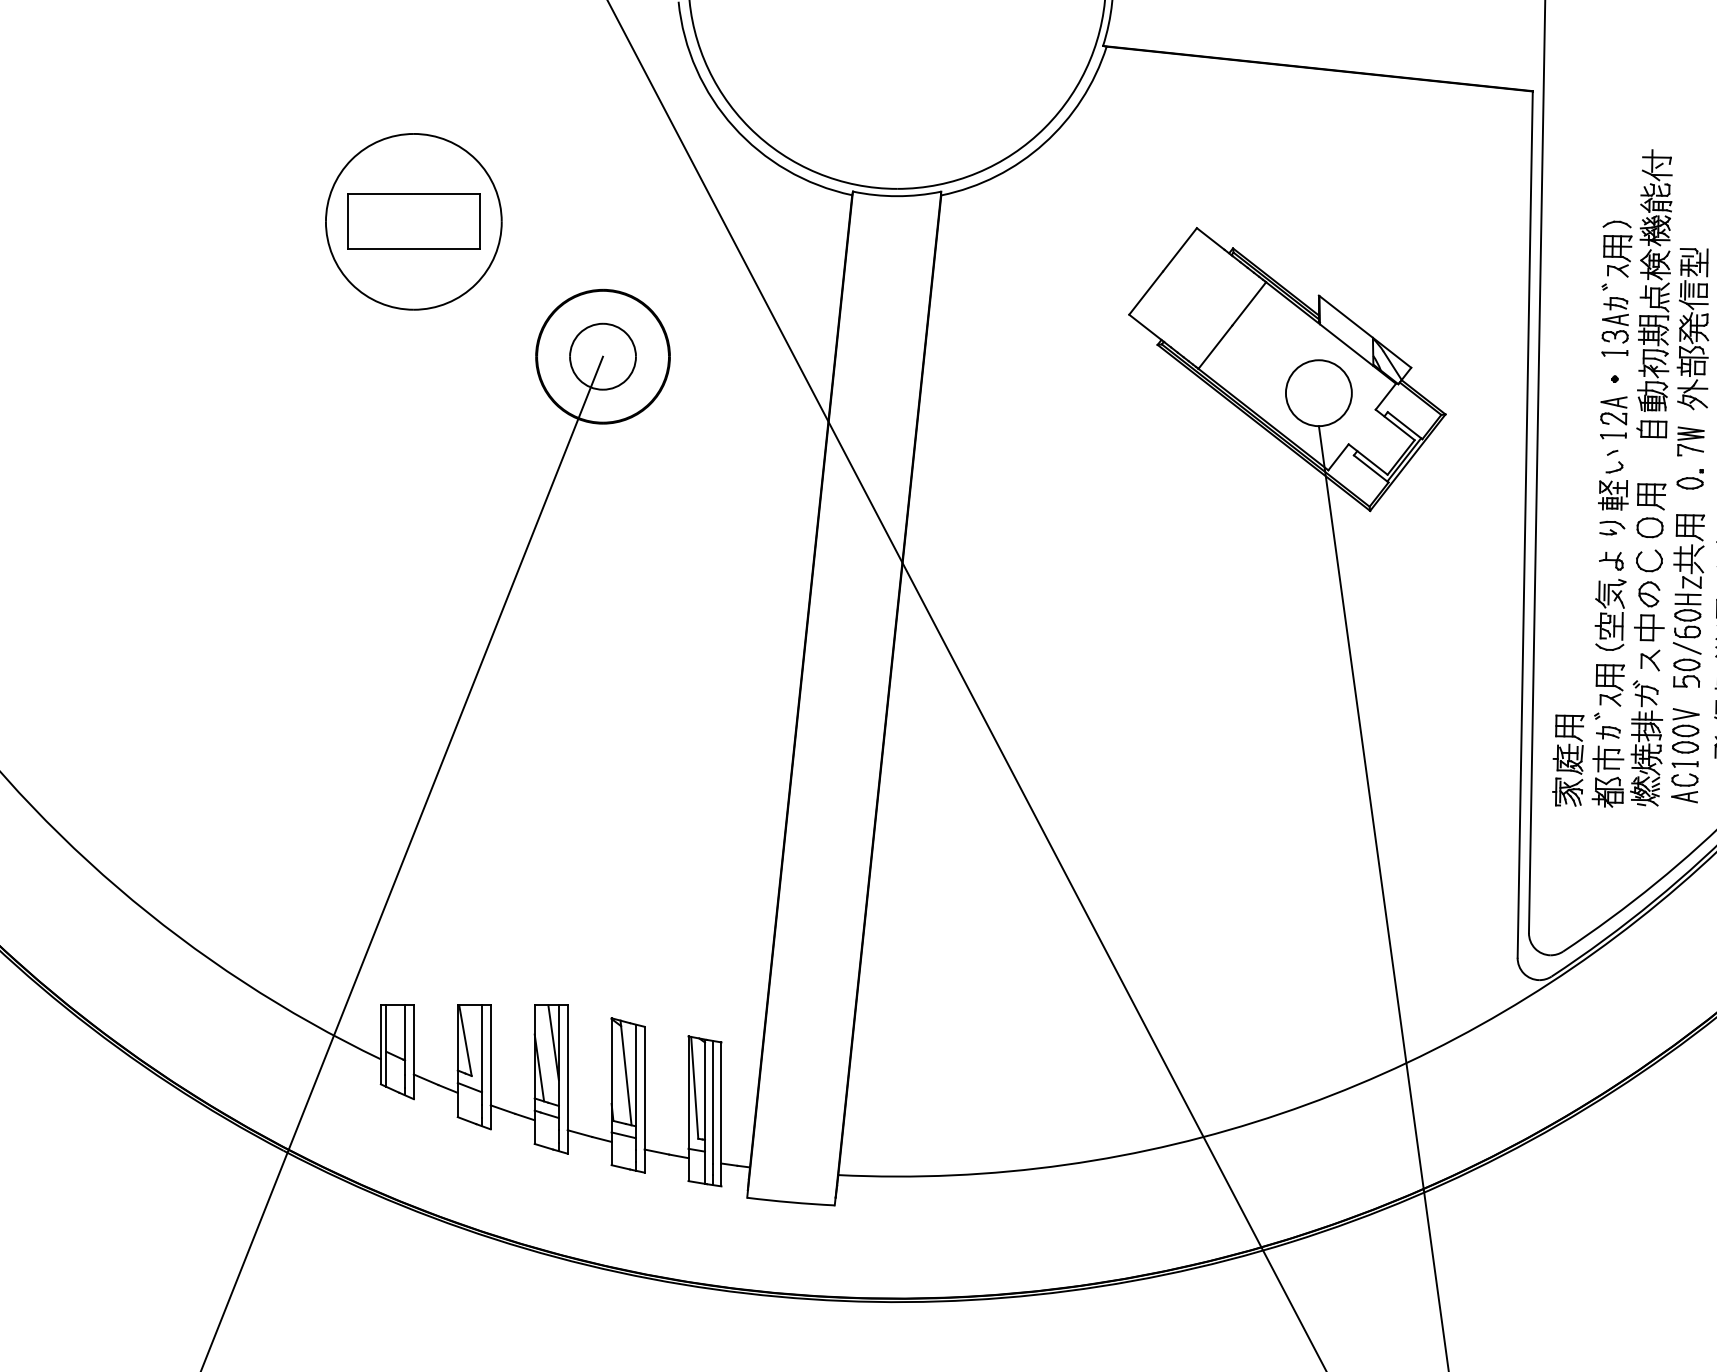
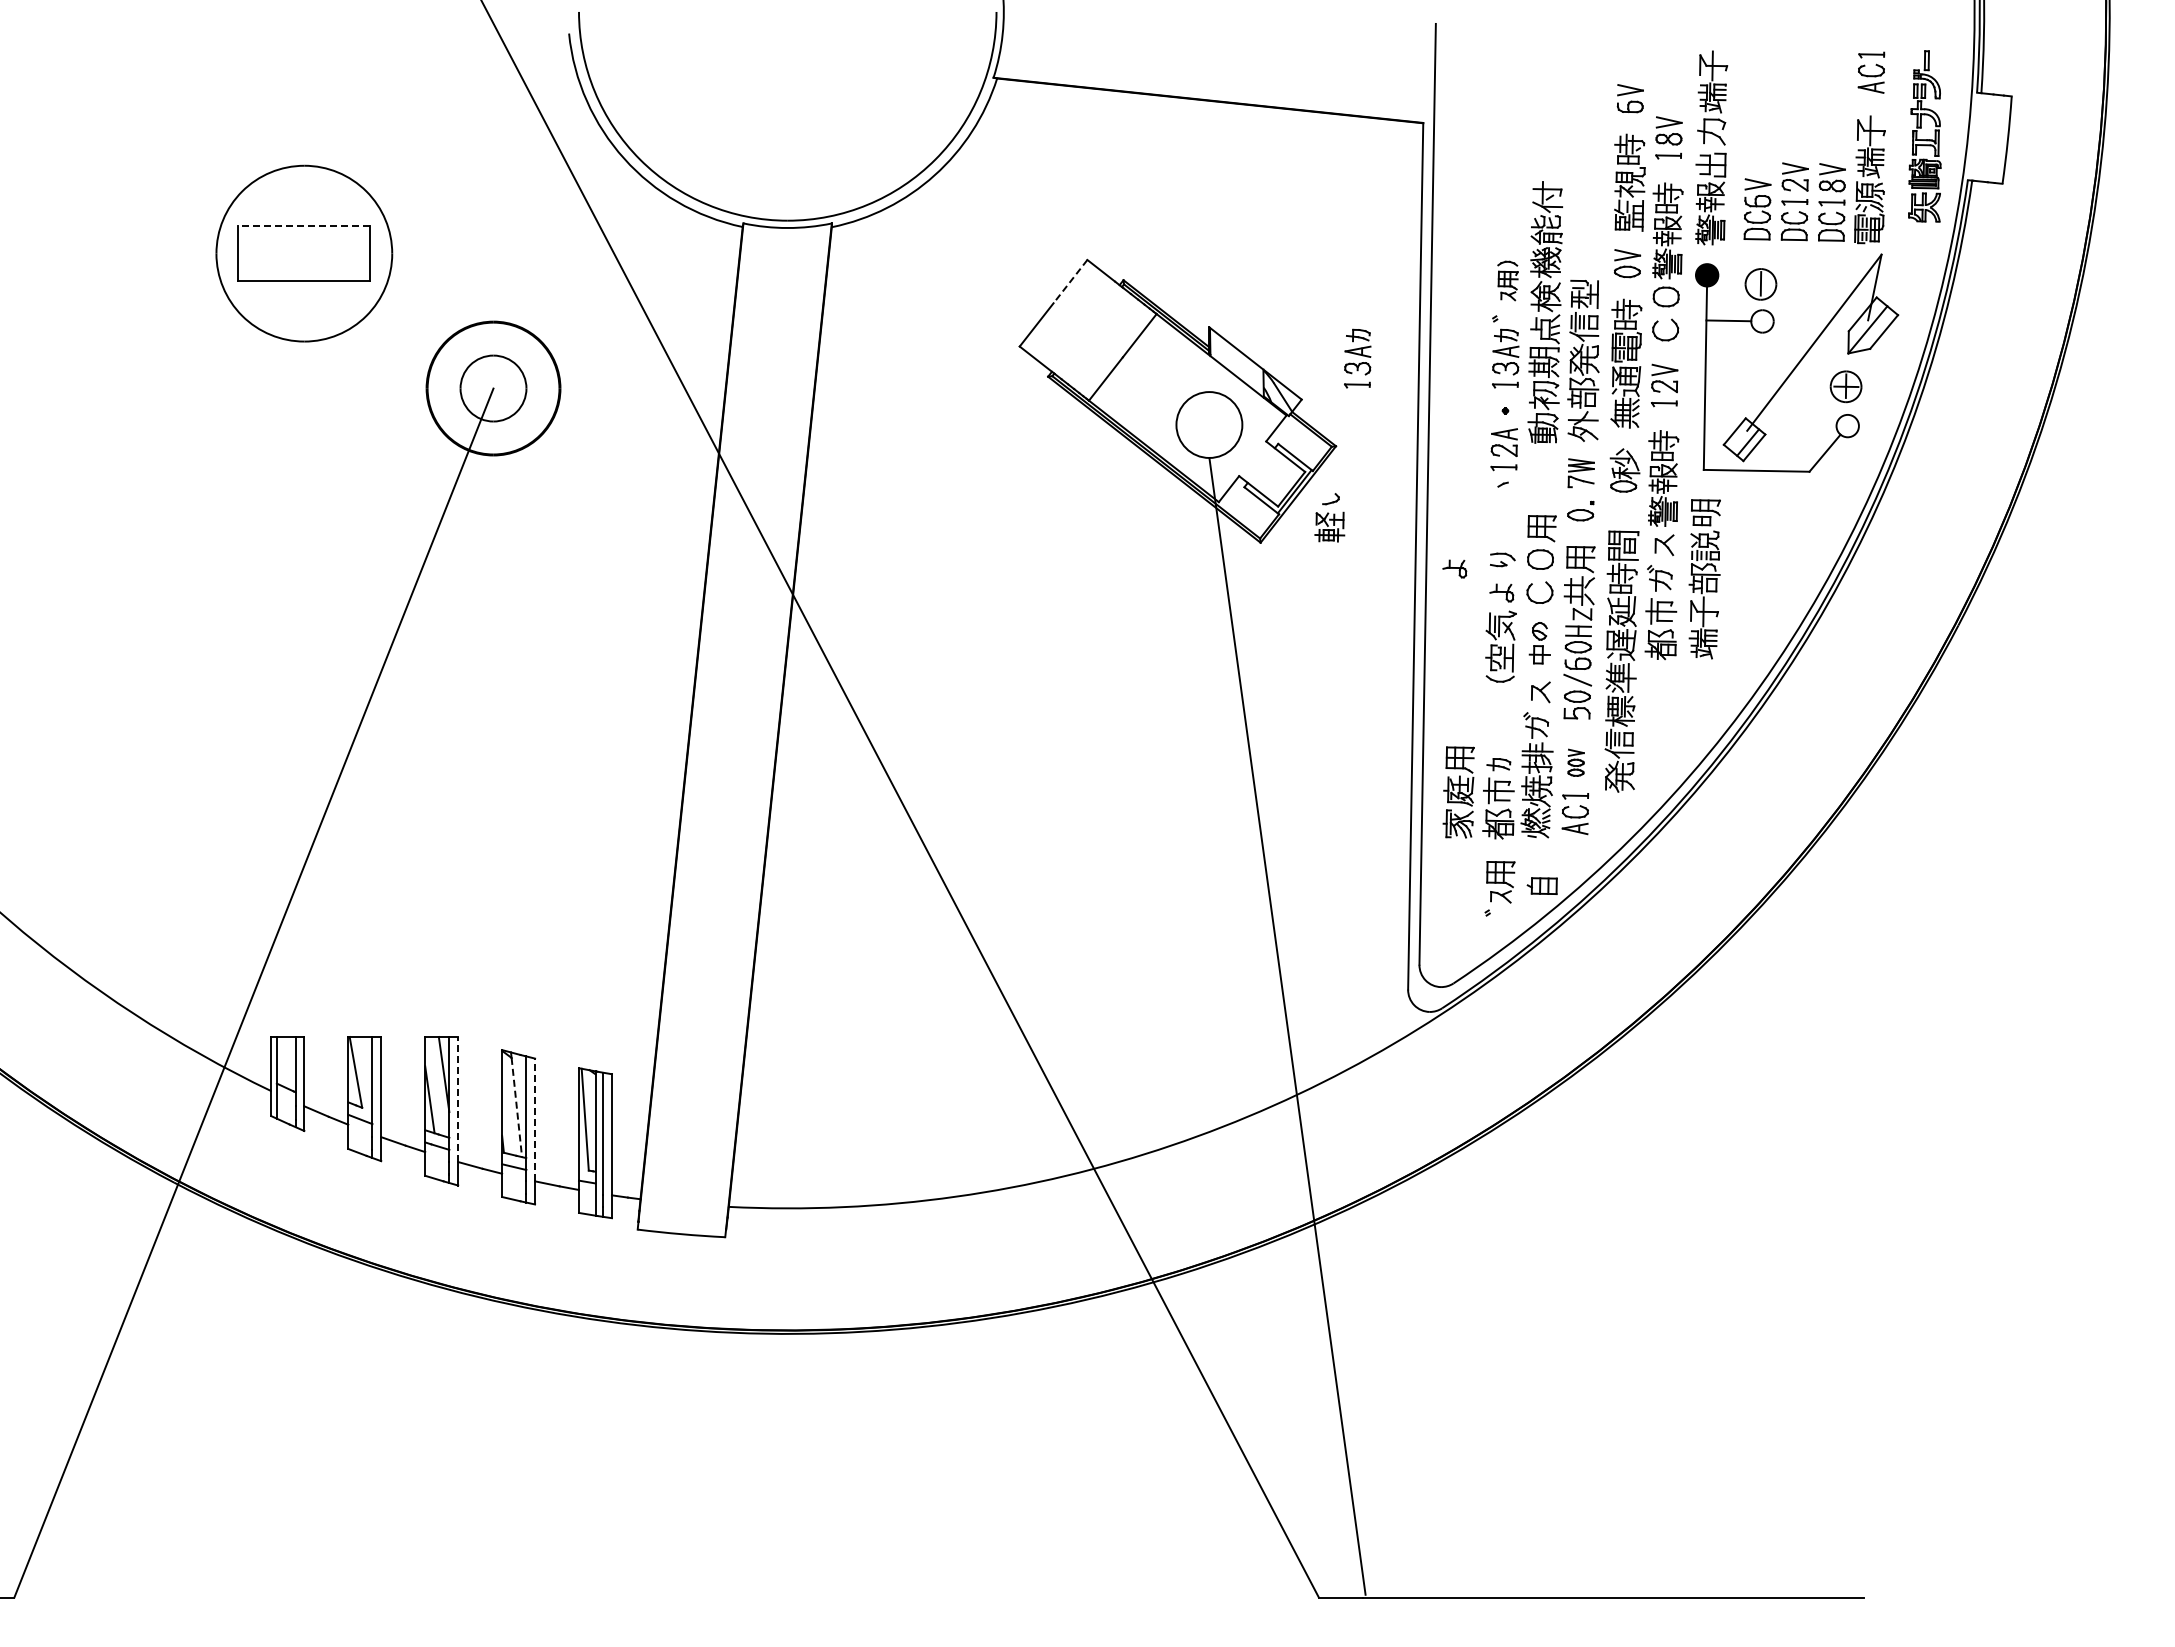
line: (414, 194) -> (304, 226), solid -> dashed
part: (1617, 248) -> (1507, 280), size x0.7
line: (1180, 250) -> (1070, 282), solid -> dashed
part: (1467, 326) -> (1357, 358), added
part: (1651, 428) -> (1541, 885), moved
part: (1613, 485) -> (1329, 517), moved
part: (1564, 536) -> (1454, 568), added
part: (1649, 611) -> (1539, 643), size x0.7
part: (1609, 691) -> (1499, 888), moved
part: (1685, 730) -> (1575, 762), size x0.6
line: (568, 1067) -> (458, 1099), solid -> dashed
line: (626, 1075) -> (516, 1107), solid -> dashed
line: (645, 1087) -> (535, 1119), solid -> dashed

